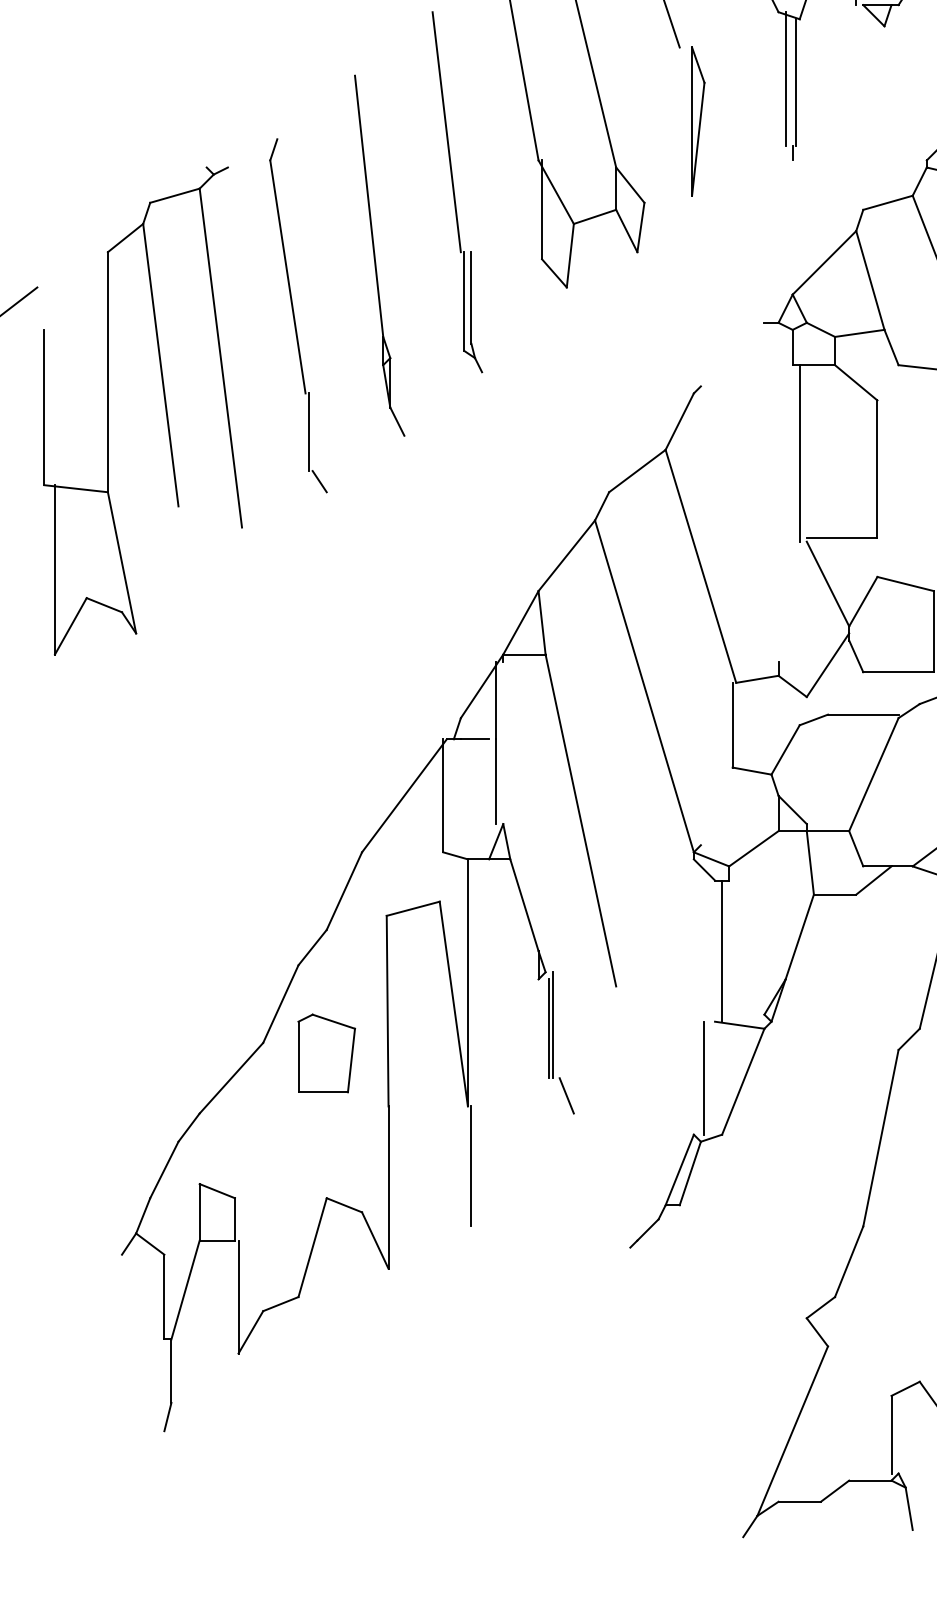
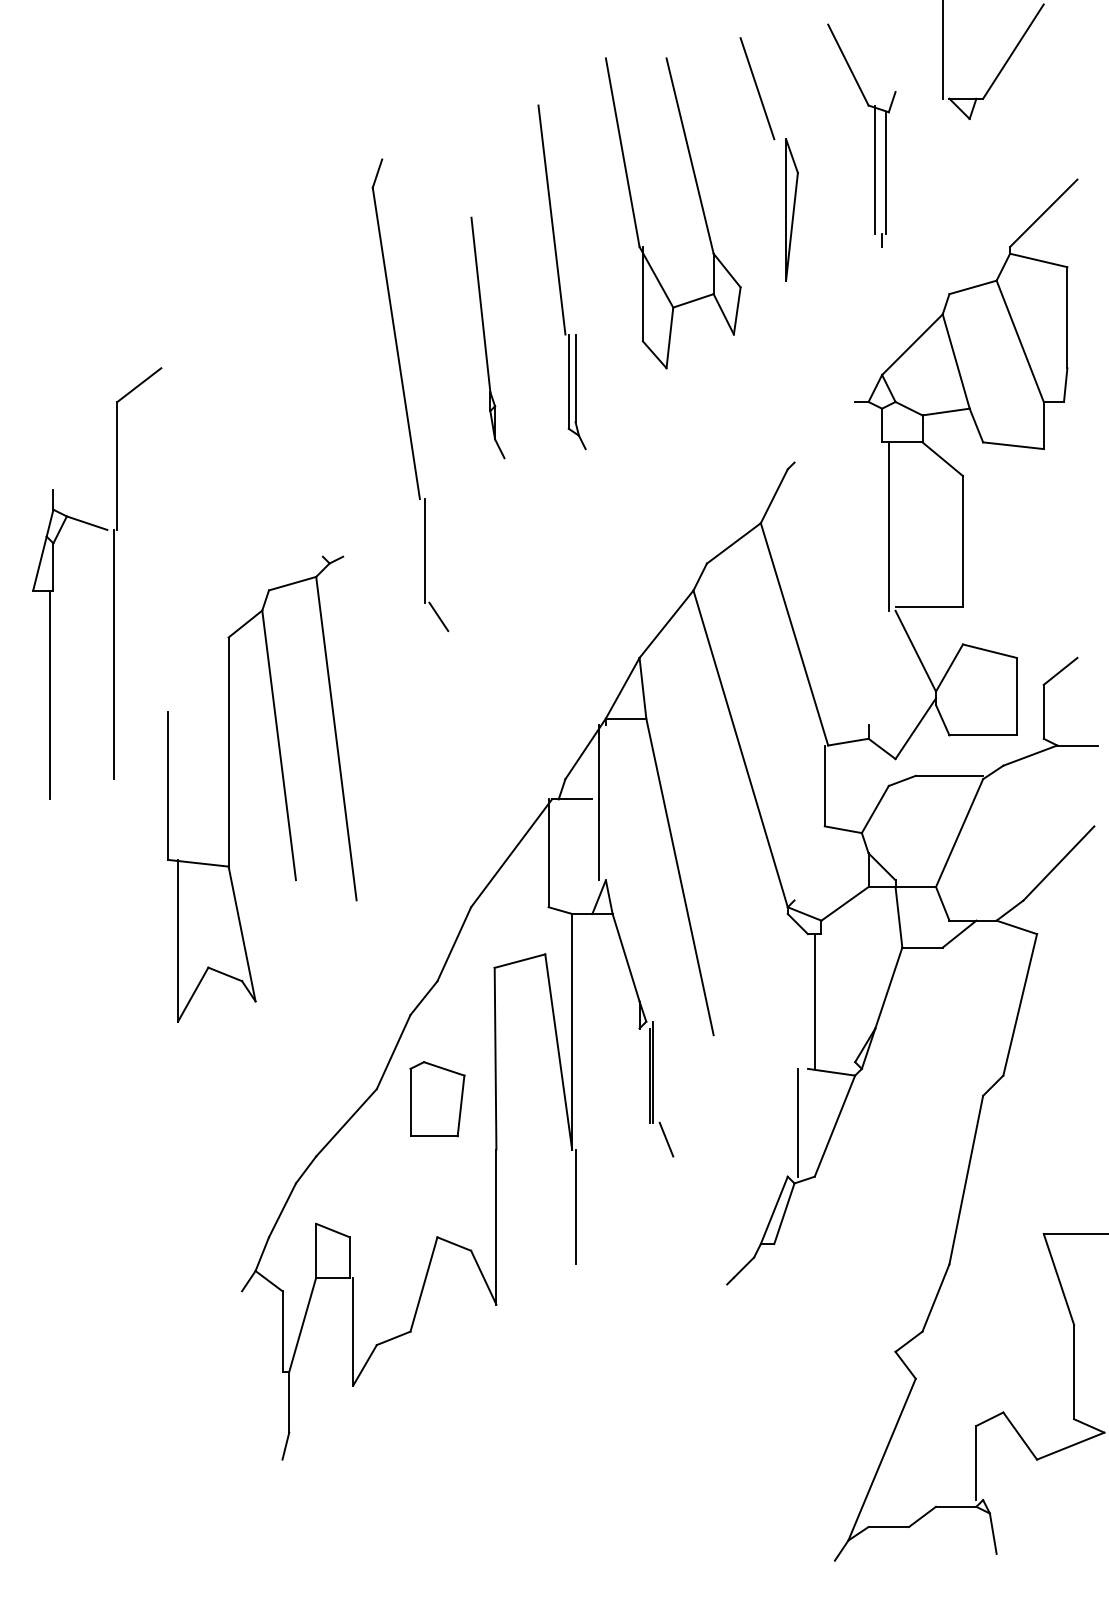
part: (379, 255) -> (487, 337), size x0.7
part: (298, 315) -> (410, 394), size x1.4
part: (164, 404) -> (282, 782), moved

